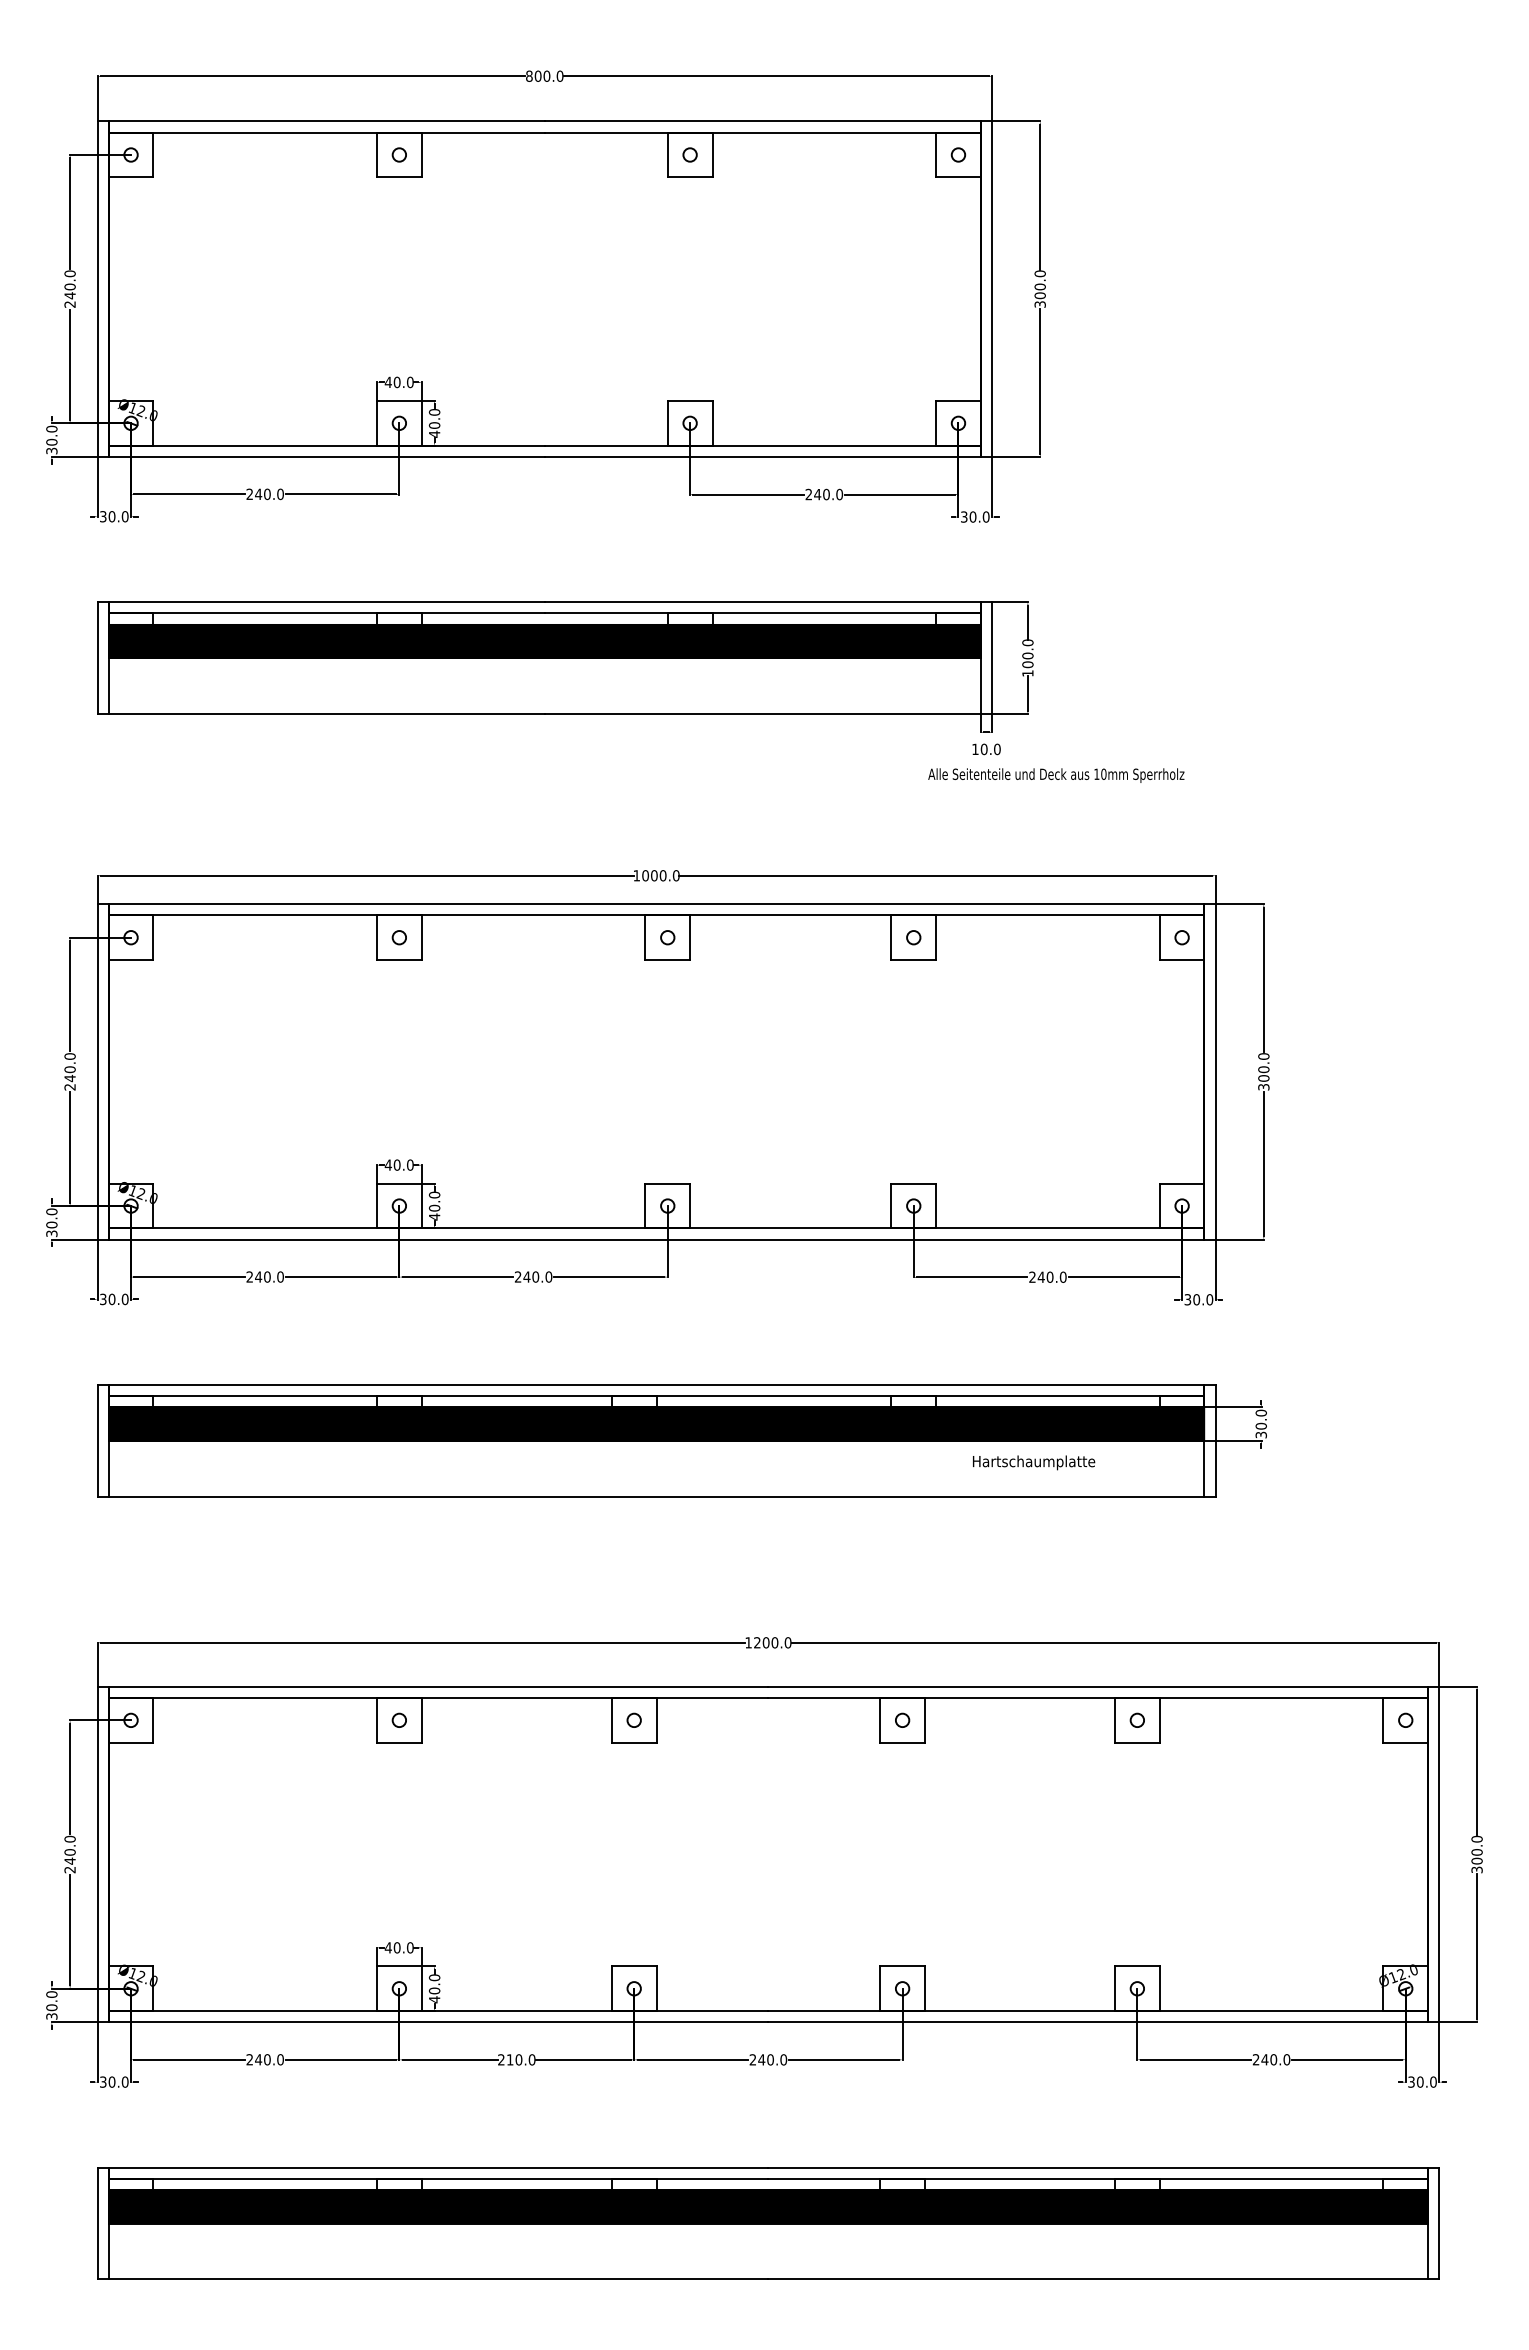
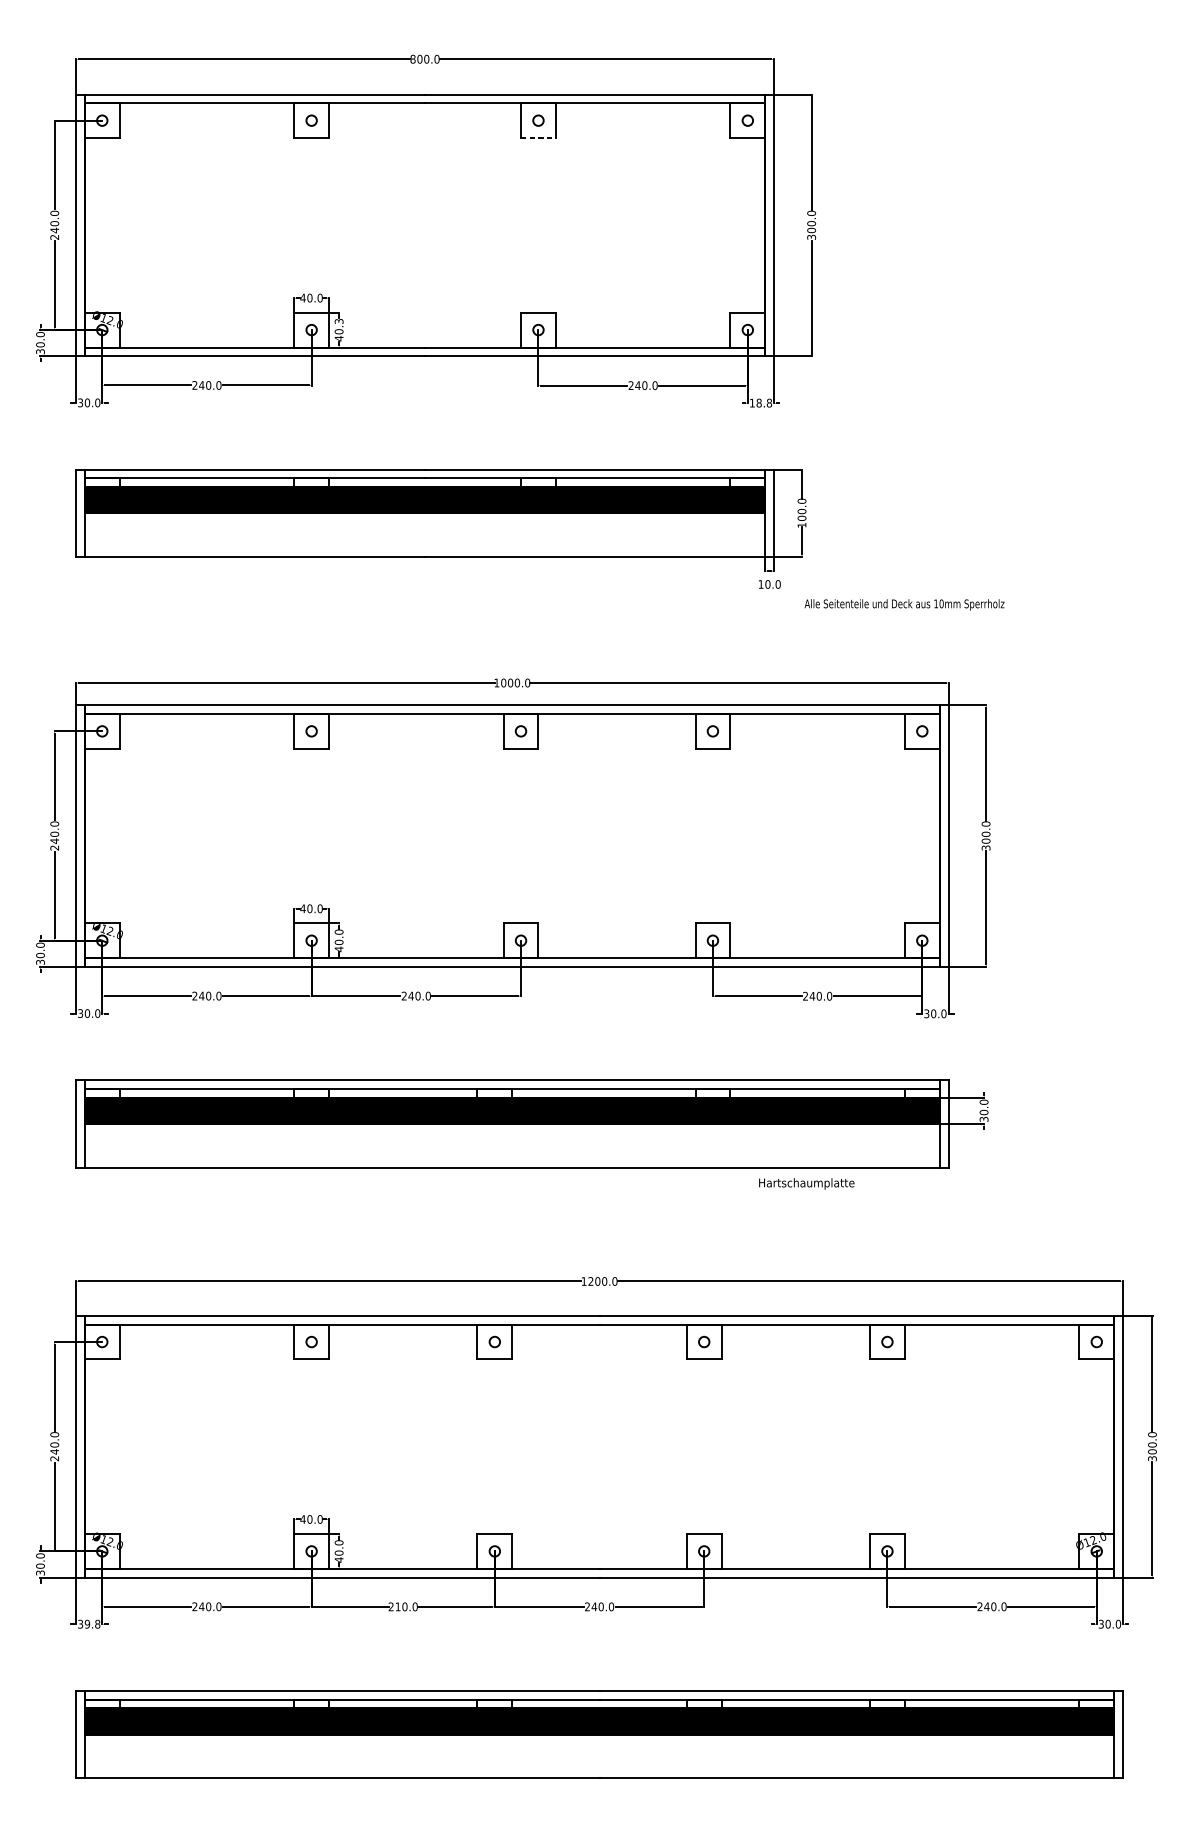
line: (690, 177) -> (538, 138), solid -> dashed
text: (434, 412) -> (339, 321), 40.0 -> 40.3
text: (975, 516) -> (761, 402), 30.0 -> 18.8
text: (1056, 775) -> (904, 604), moved
text: (1034, 1462) -> (807, 1183), moved
text: (118, 2081) -> (92, 1623), 30.0 -> 39.8

